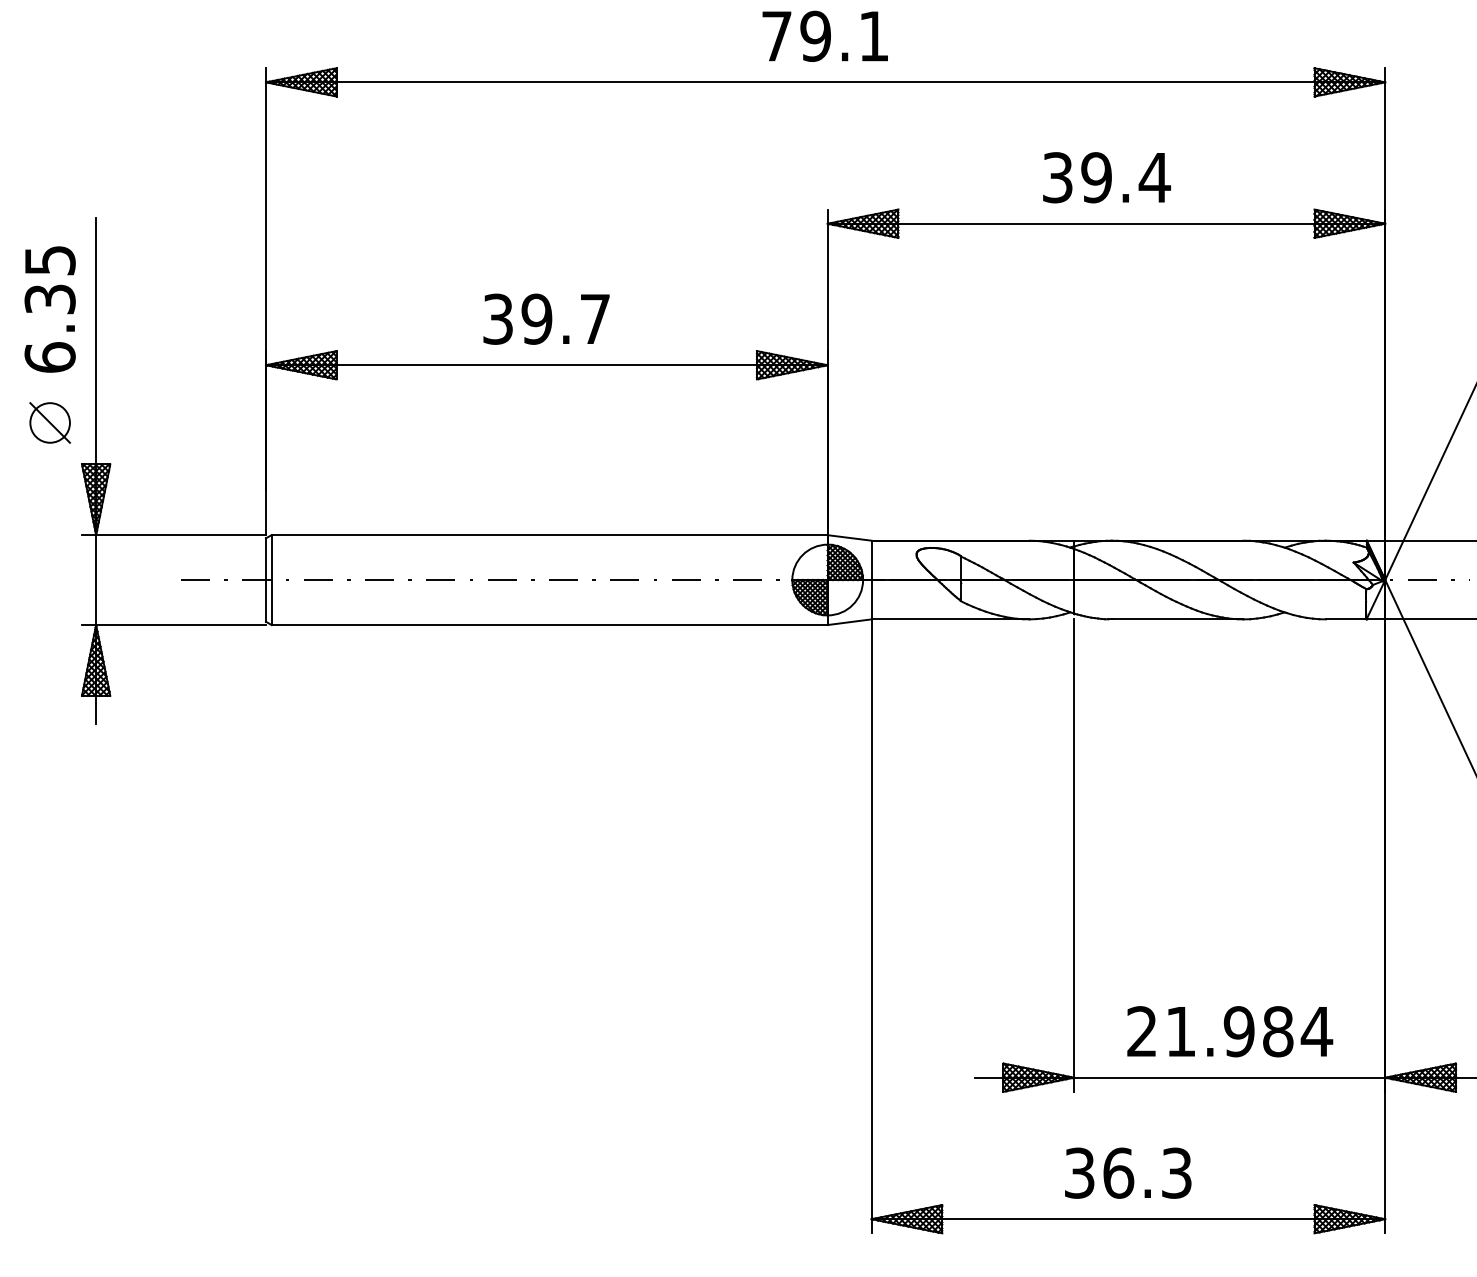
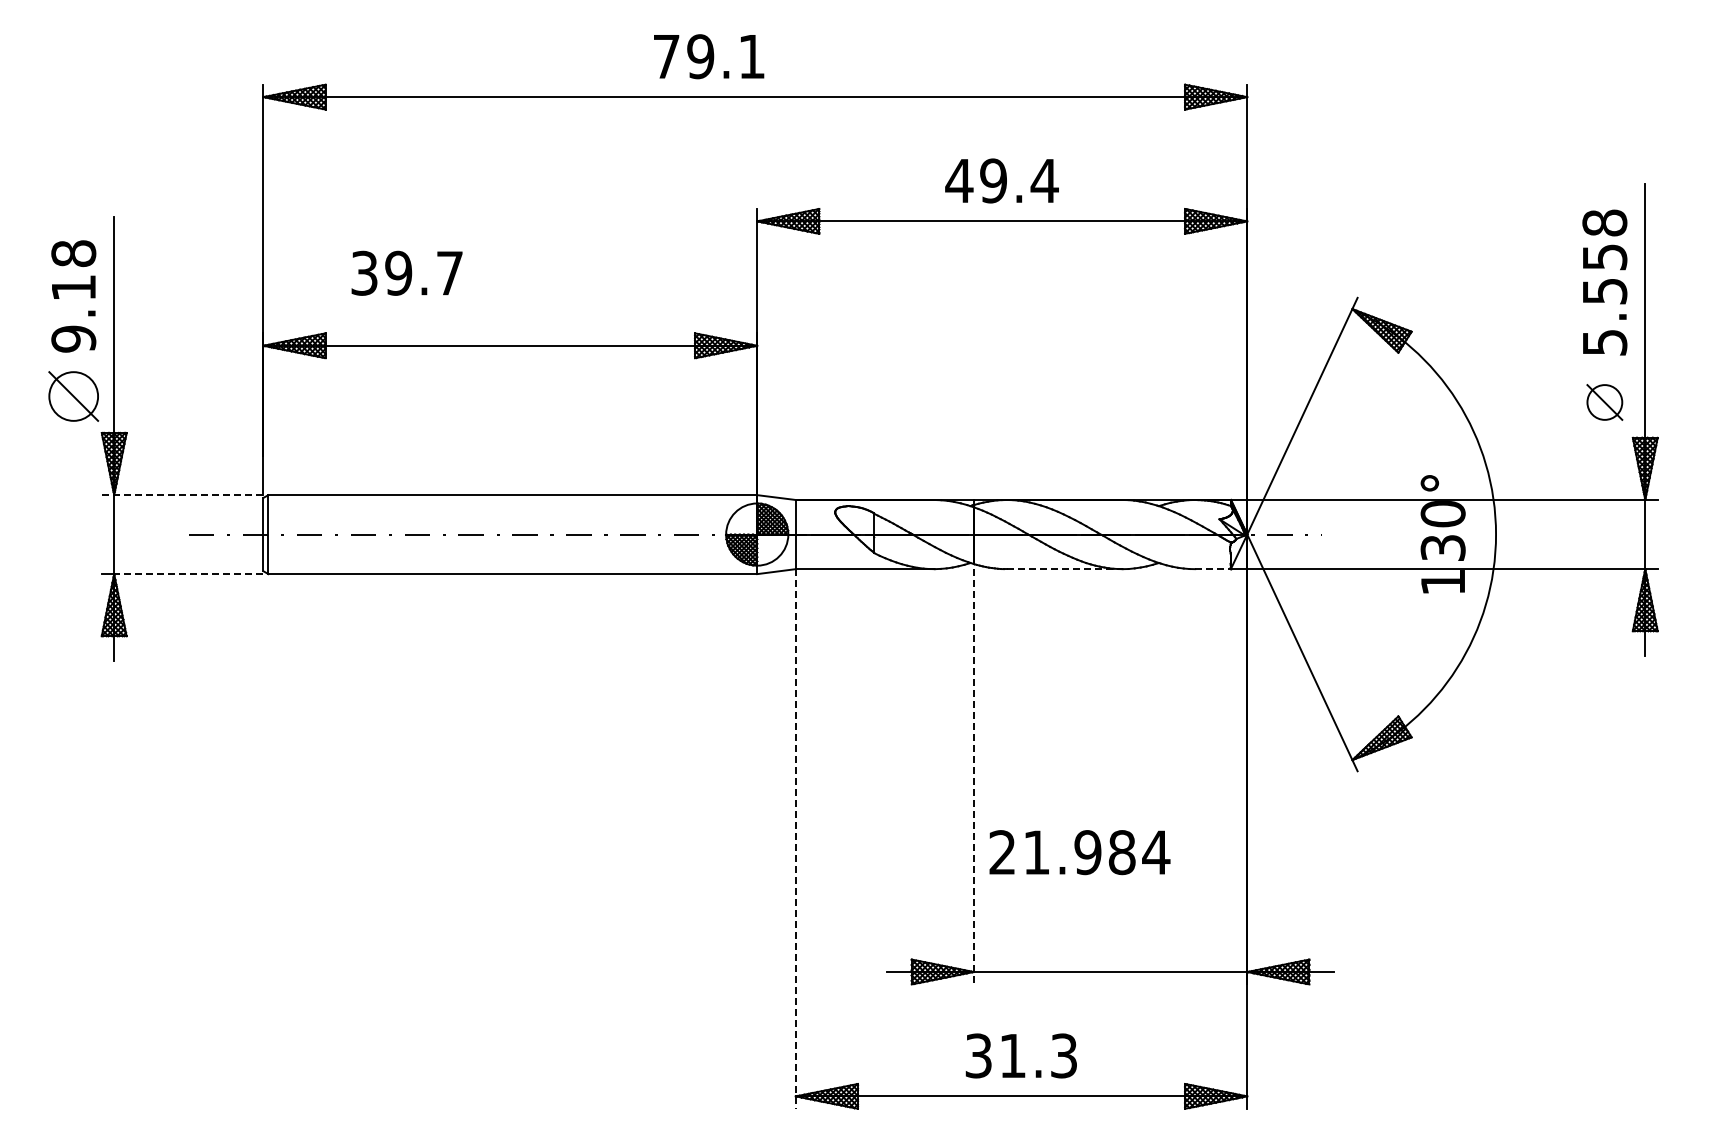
text: (825, 36) -> (709, 56), moved
text: (1057, 177) -> (959, 180), 39.4 -> 49.4
text: (49, 309) -> (73, 296), 6.35 -> 9.18
text: (545, 318) -> (406, 272), moved
part: (49, 422) -> (73, 396), size x1.4
line: (173, 535) -> (182, 495), solid -> dashed
line: (1177, 619) -> (1064, 569), solid -> dashed
line: (1346, 619) -> (1213, 569), solid -> dashed
line: (180, 625) -> (188, 574), solid -> dashed
line: (1073, 855) -> (973, 776), solid -> dashed
line: (871, 925) -> (795, 838), solid -> dashed
text: (1229, 1031) -> (1079, 852), moved
text: (1118, 1172) -> (1012, 1055), 36.3 -> 31.3

